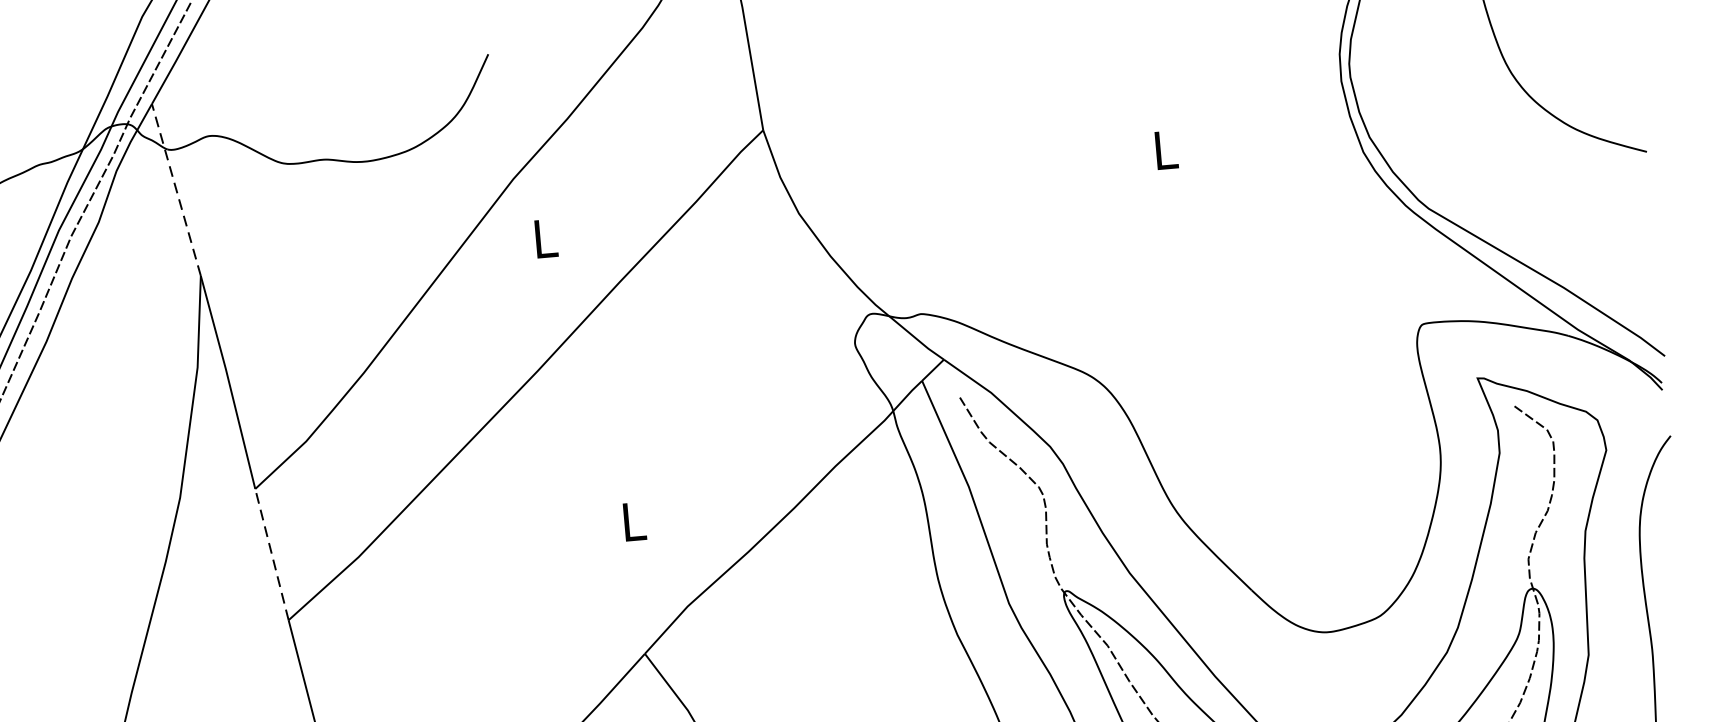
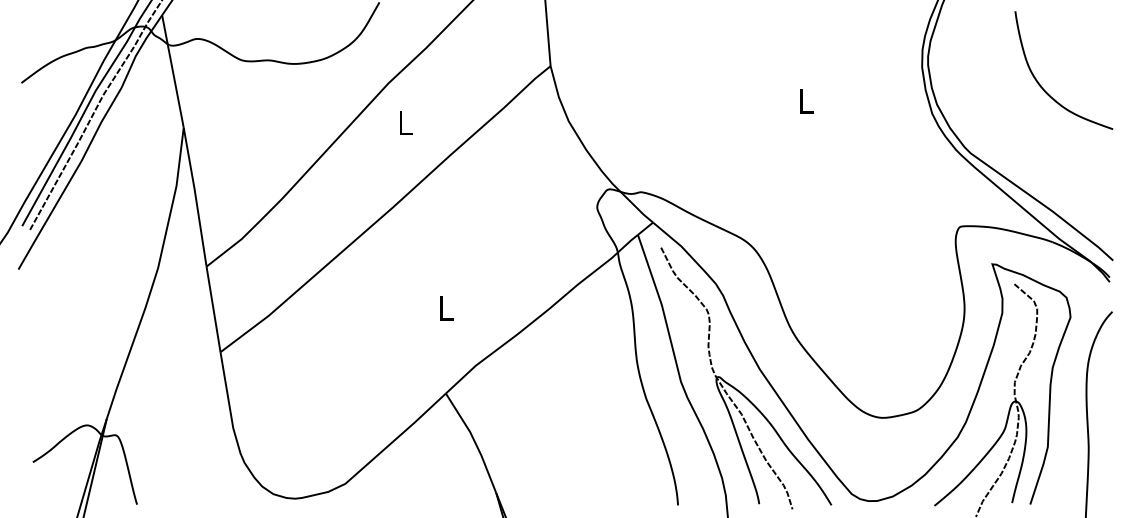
line: (175, 190) -> (172, 71), dashed -> solid
line: (271, 553) -> (213, 308), dashed -> solid

